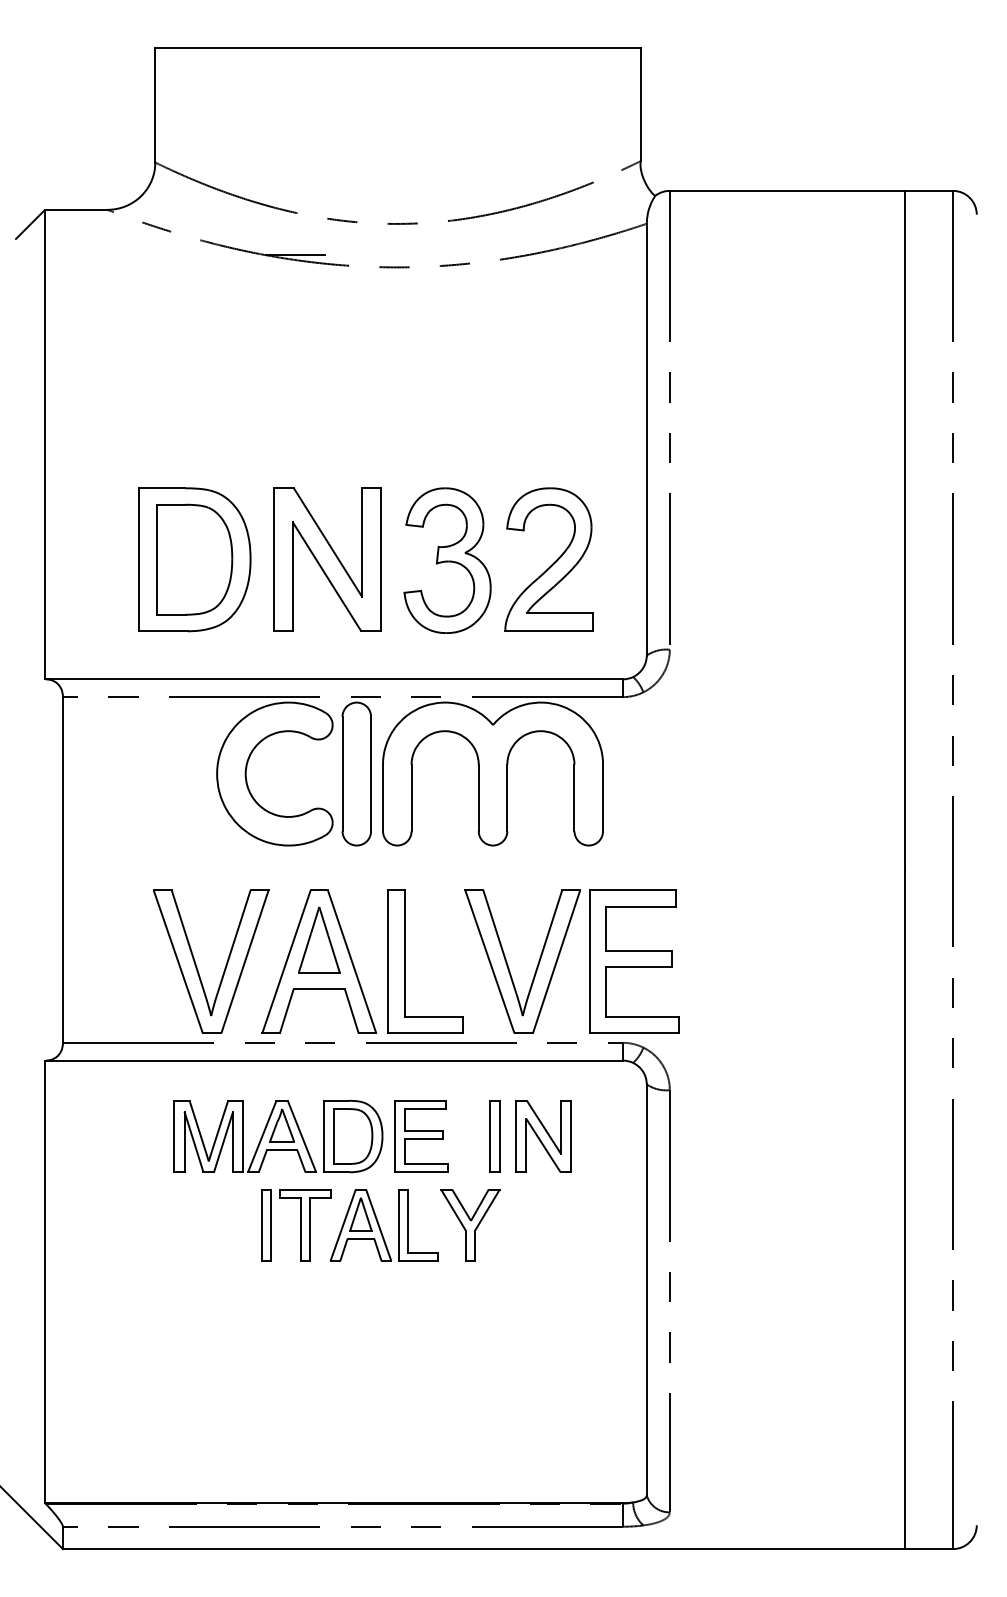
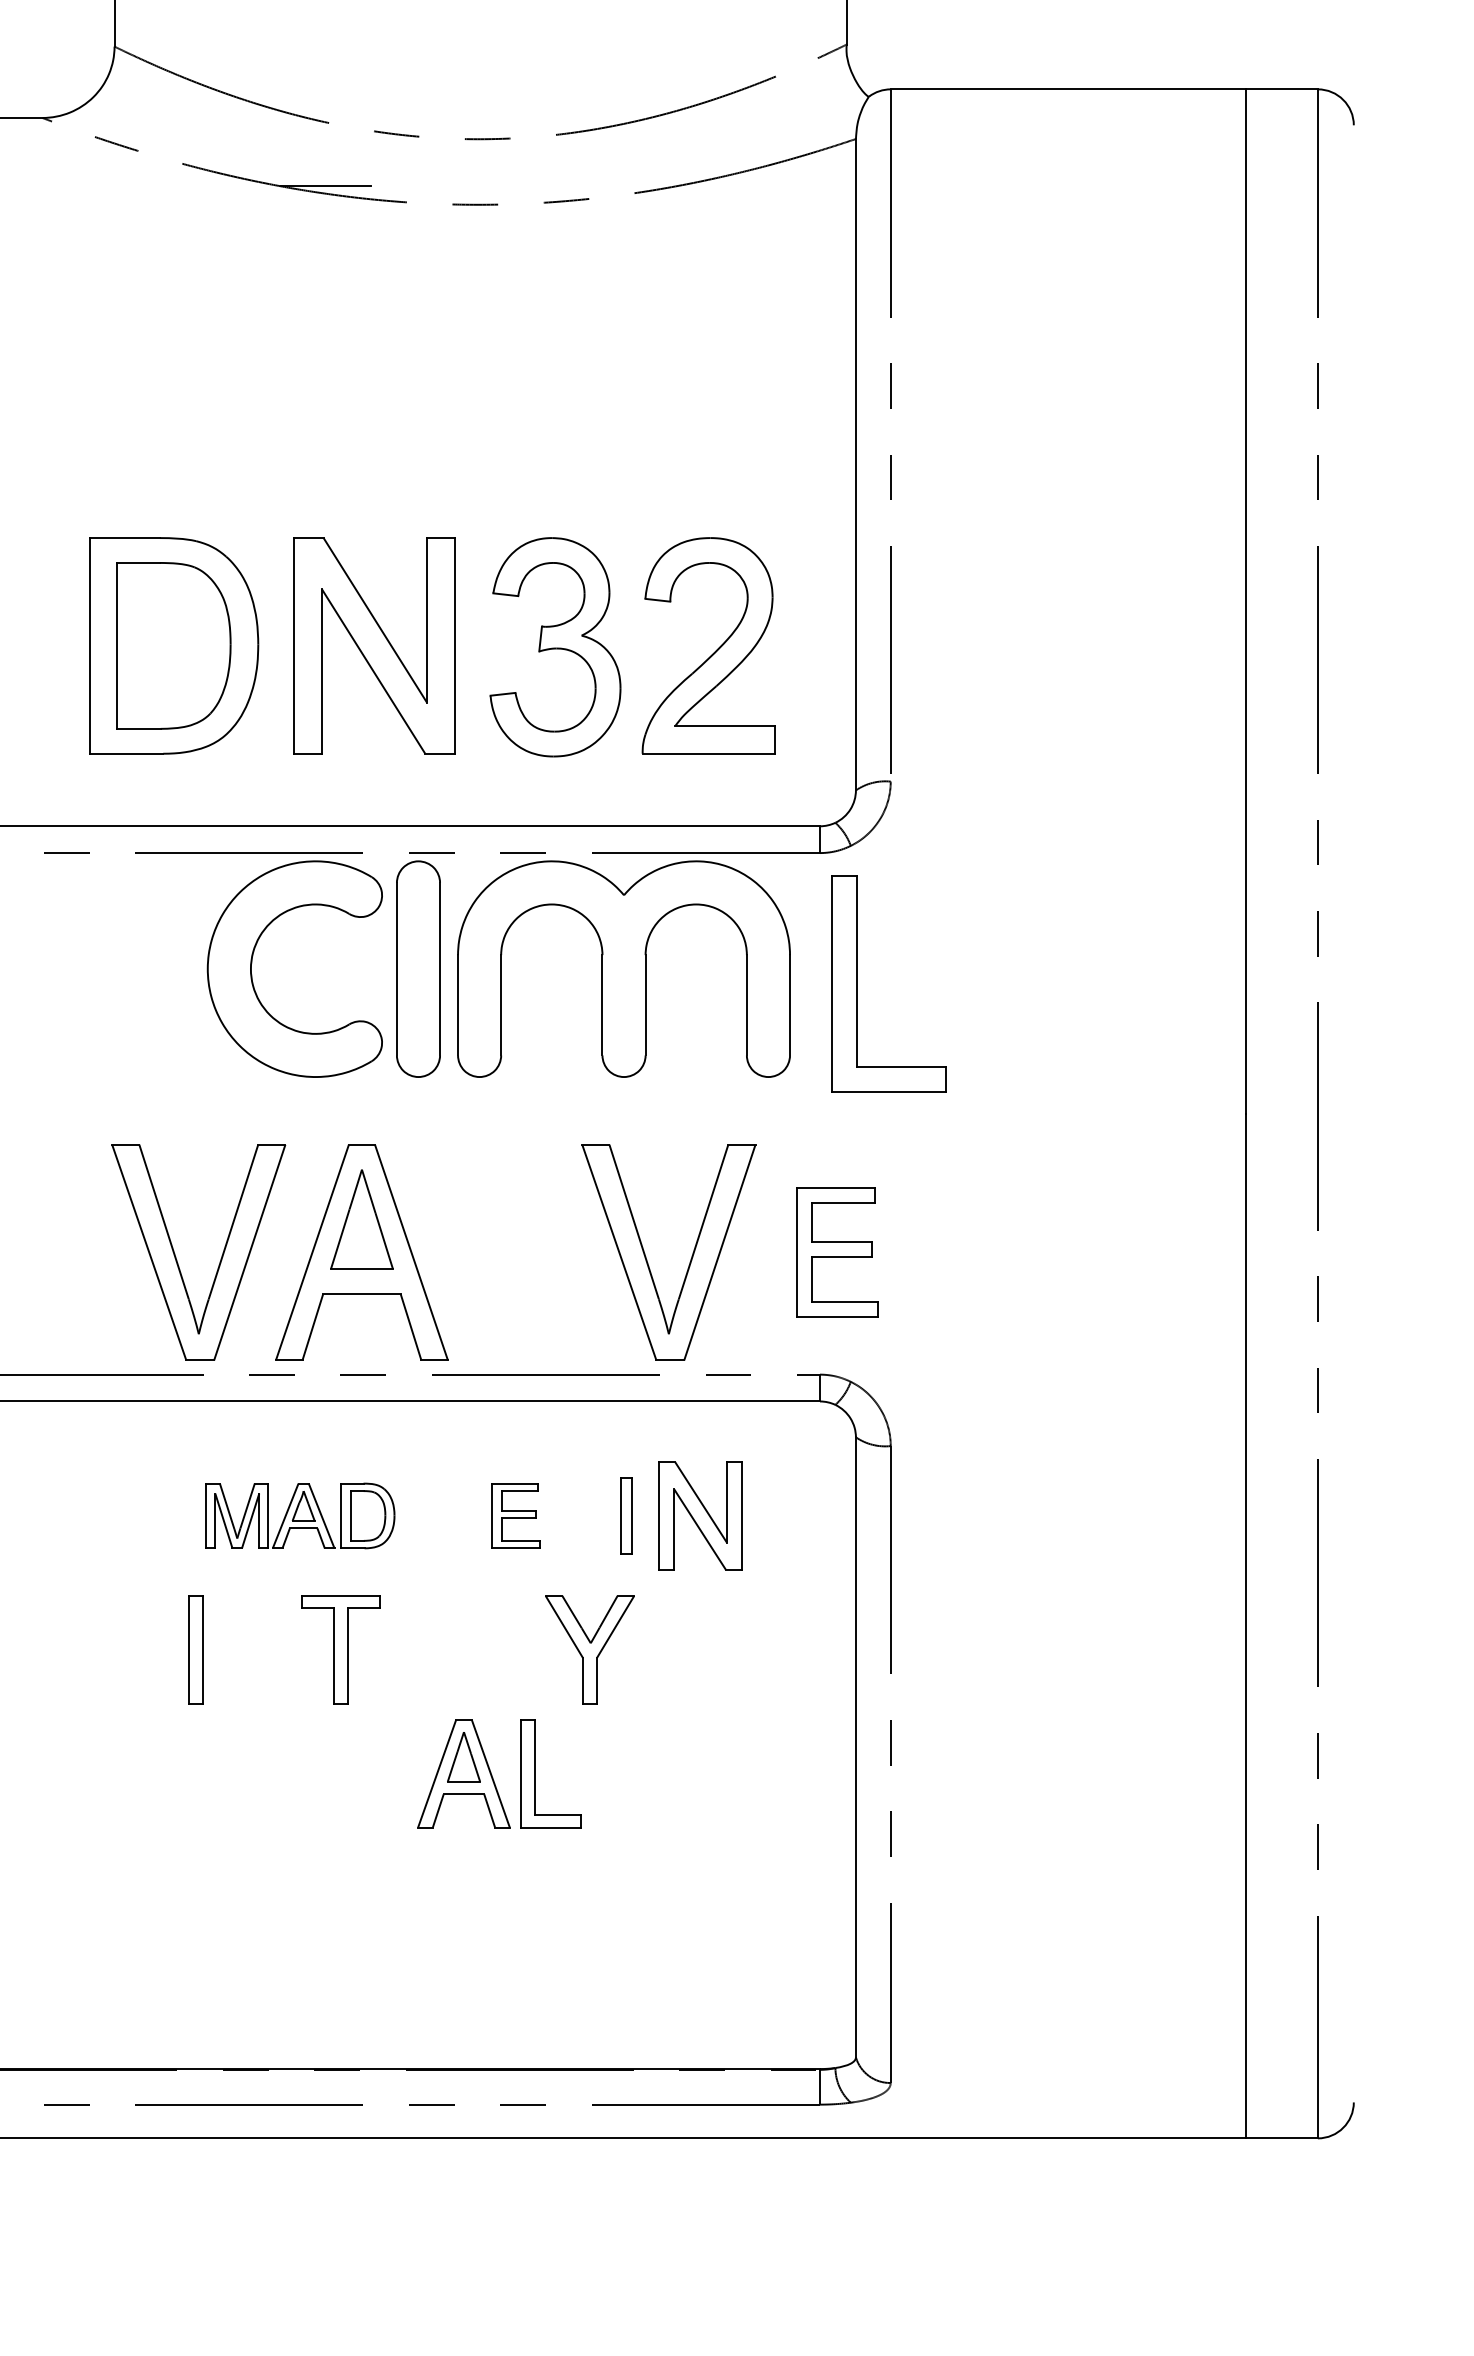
part: (405, 961) -> (858, 983), moved
part: (634, 961) -> (837, 1251), size x0.6
part: (278, 1136) -> (300, 1515), size x0.6
part: (421, 1136) -> (516, 1515), size x0.6
part: (494, 1136) -> (626, 1515), size x0.7
part: (266, 1225) -> (196, 1650), moved
part: (383, 1225) -> (498, 1773), moved

